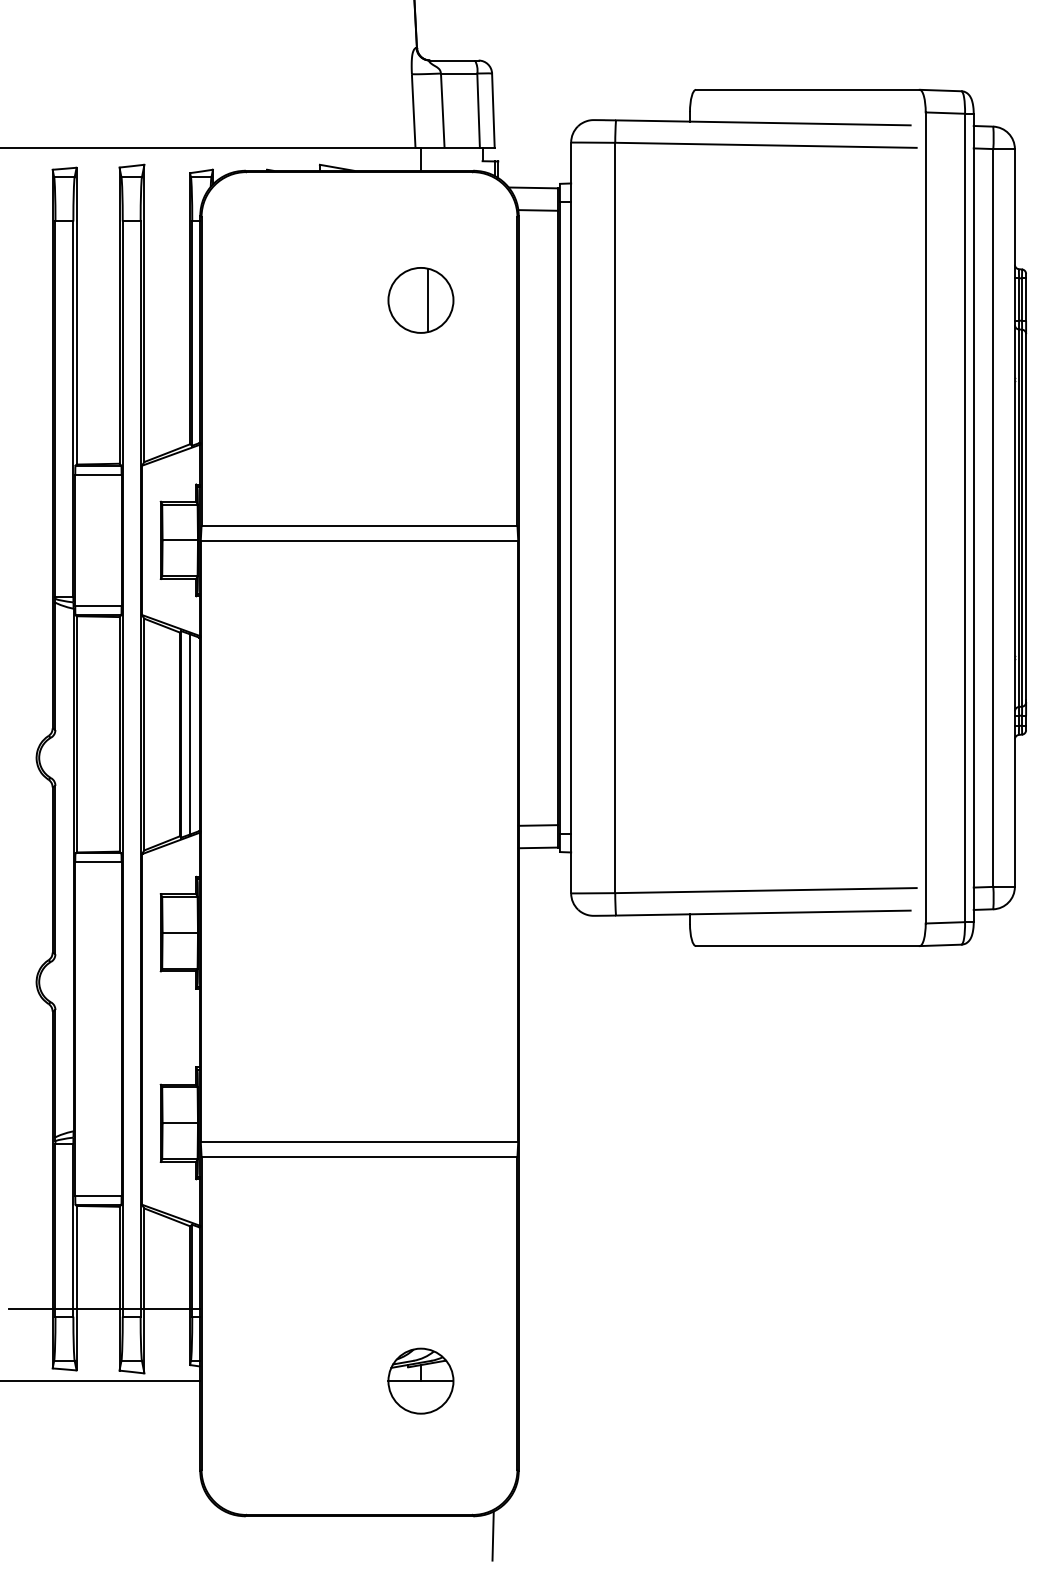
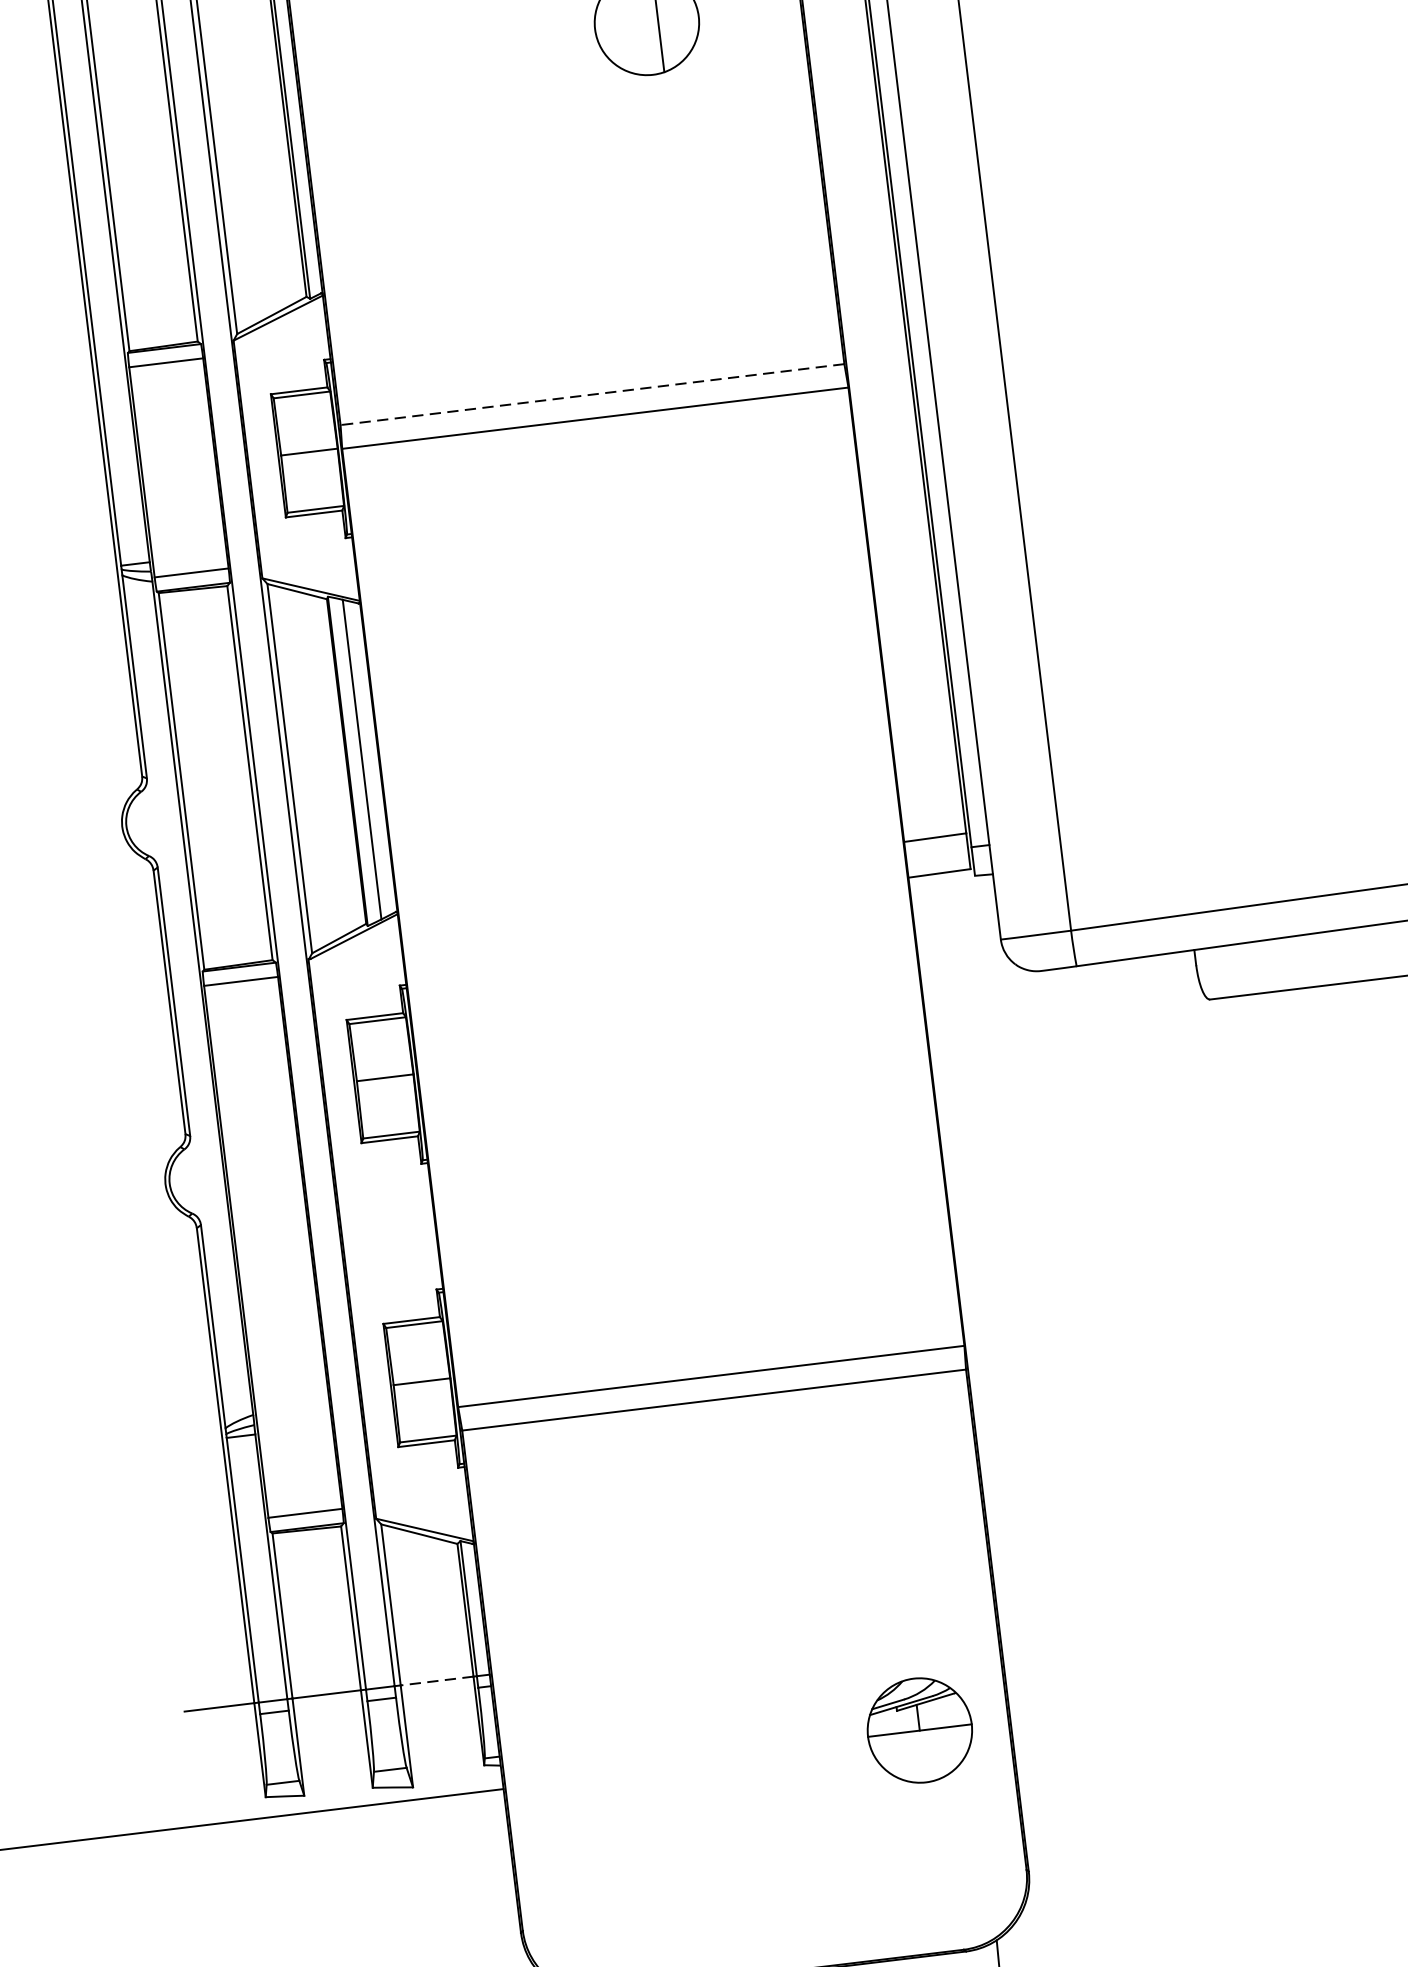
line: (359, 526) -> (592, 395), solid -> dashed
line: (167, 1309) -> (437, 1681), solid -> dashed
part: (420, 1380) -> (919, 1729), moved

